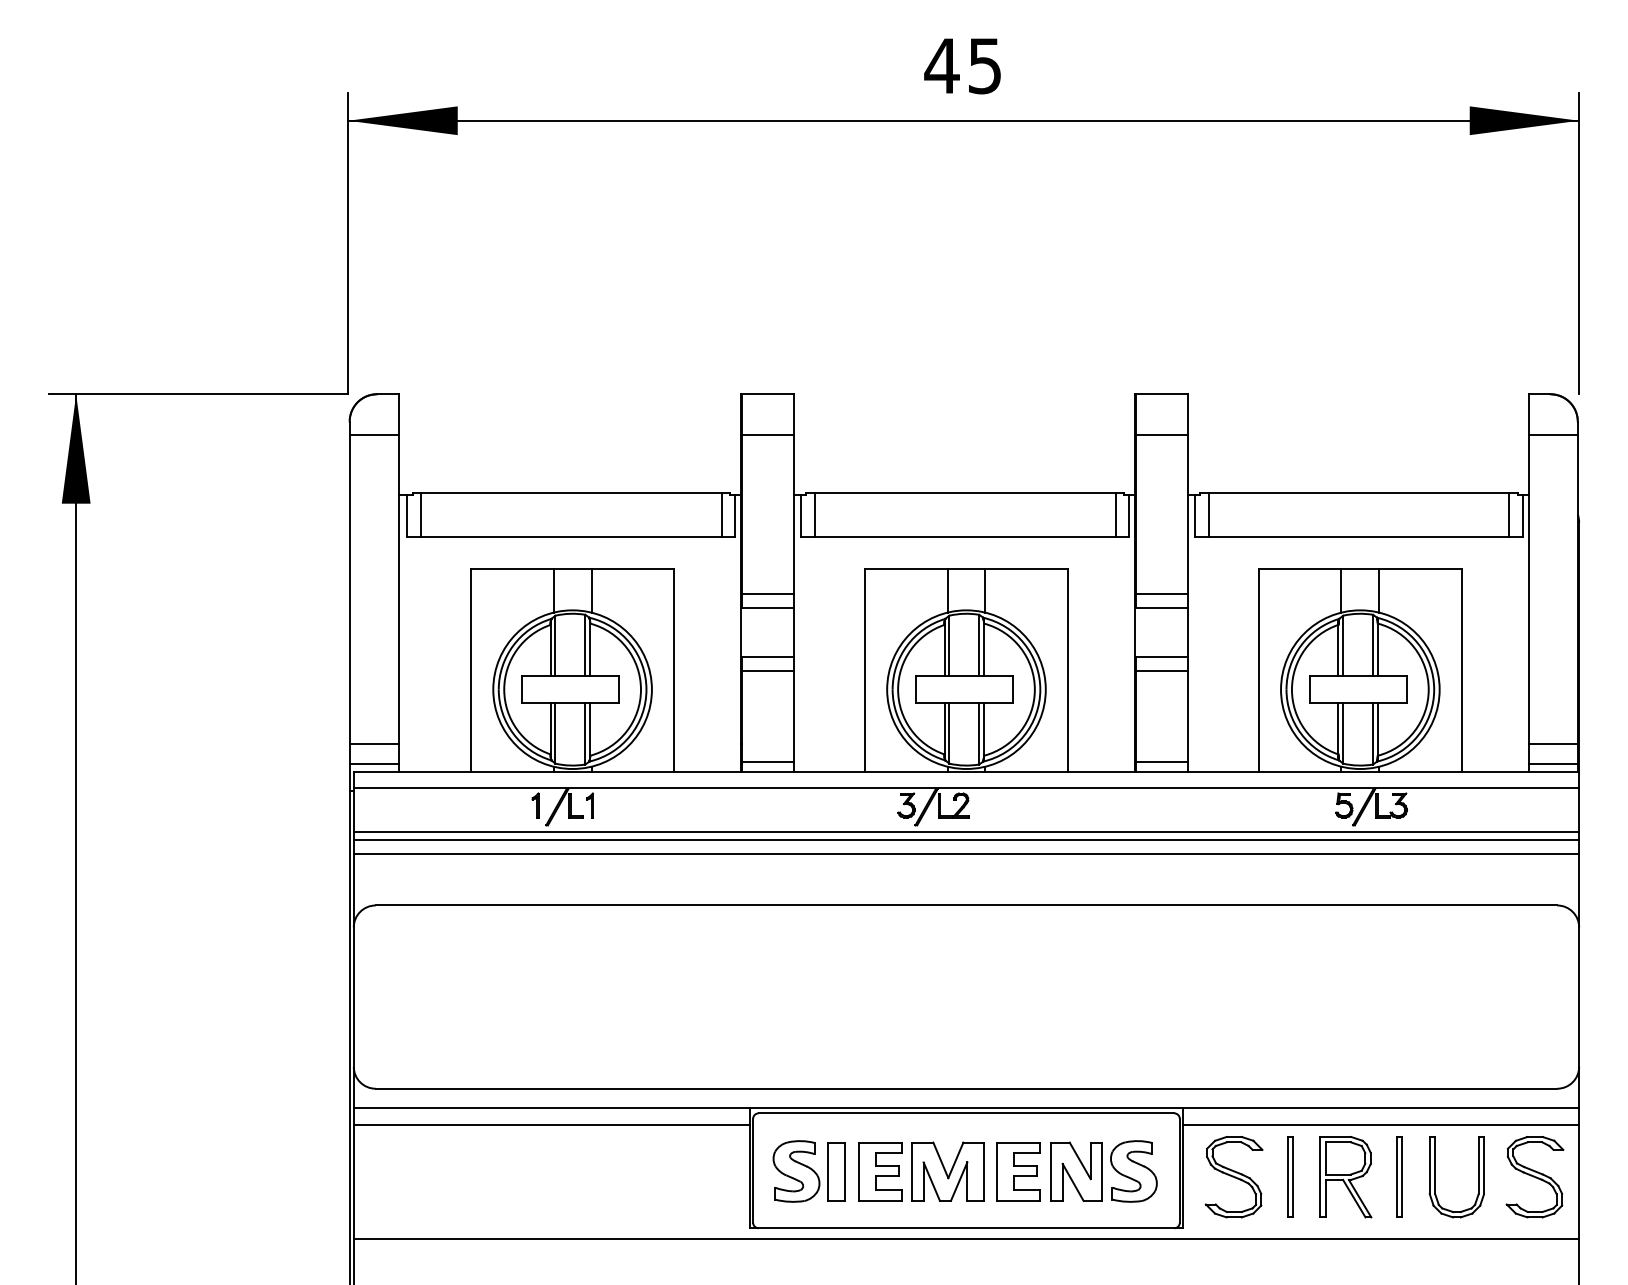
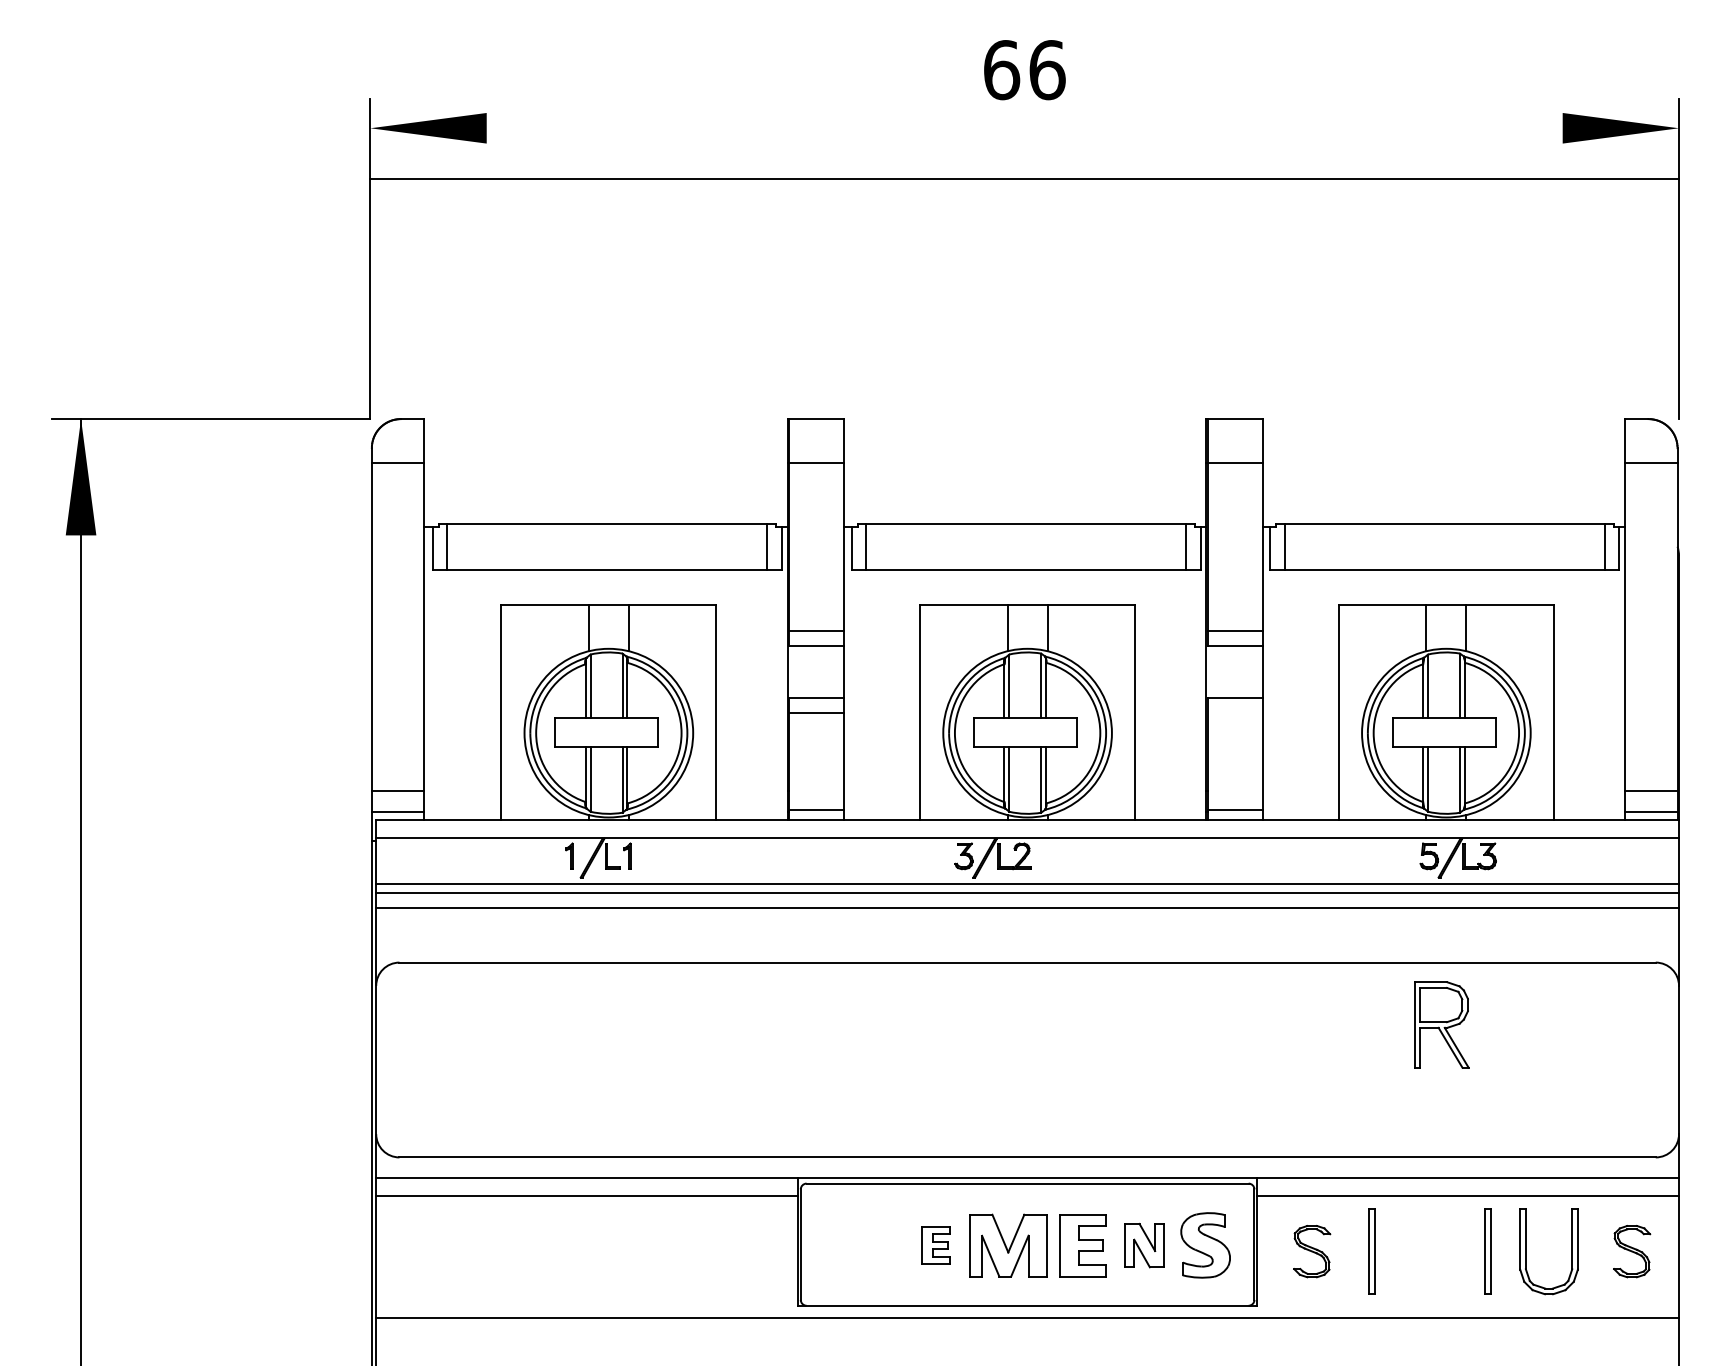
text: (963, 65) -> (1024, 69), 45 -> 66
line: (963, 120) -> (1024, 179), moved
line: (1162, 670) -> (1236, 712), removed
part: (808, 1171) -> (859, 1245), removed
part: (880, 1171) -> (936, 1245), size x0.6
part: (1076, 1171) -> (1144, 1245), size x0.7
part: (1233, 1177) -> (1311, 1251), size x0.6
part: (1345, 1177) -> (1441, 1025), moved
part: (1534, 1177) -> (1631, 1251), size x0.6

